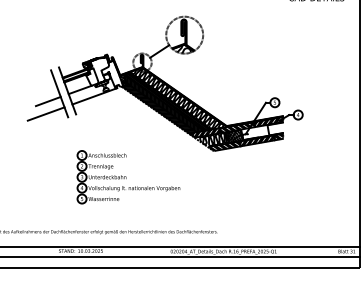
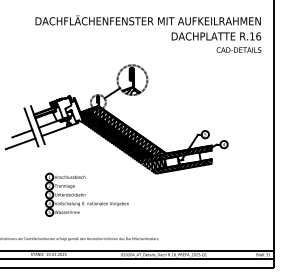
hatch: (233, 135) -> (171, 161), removed

